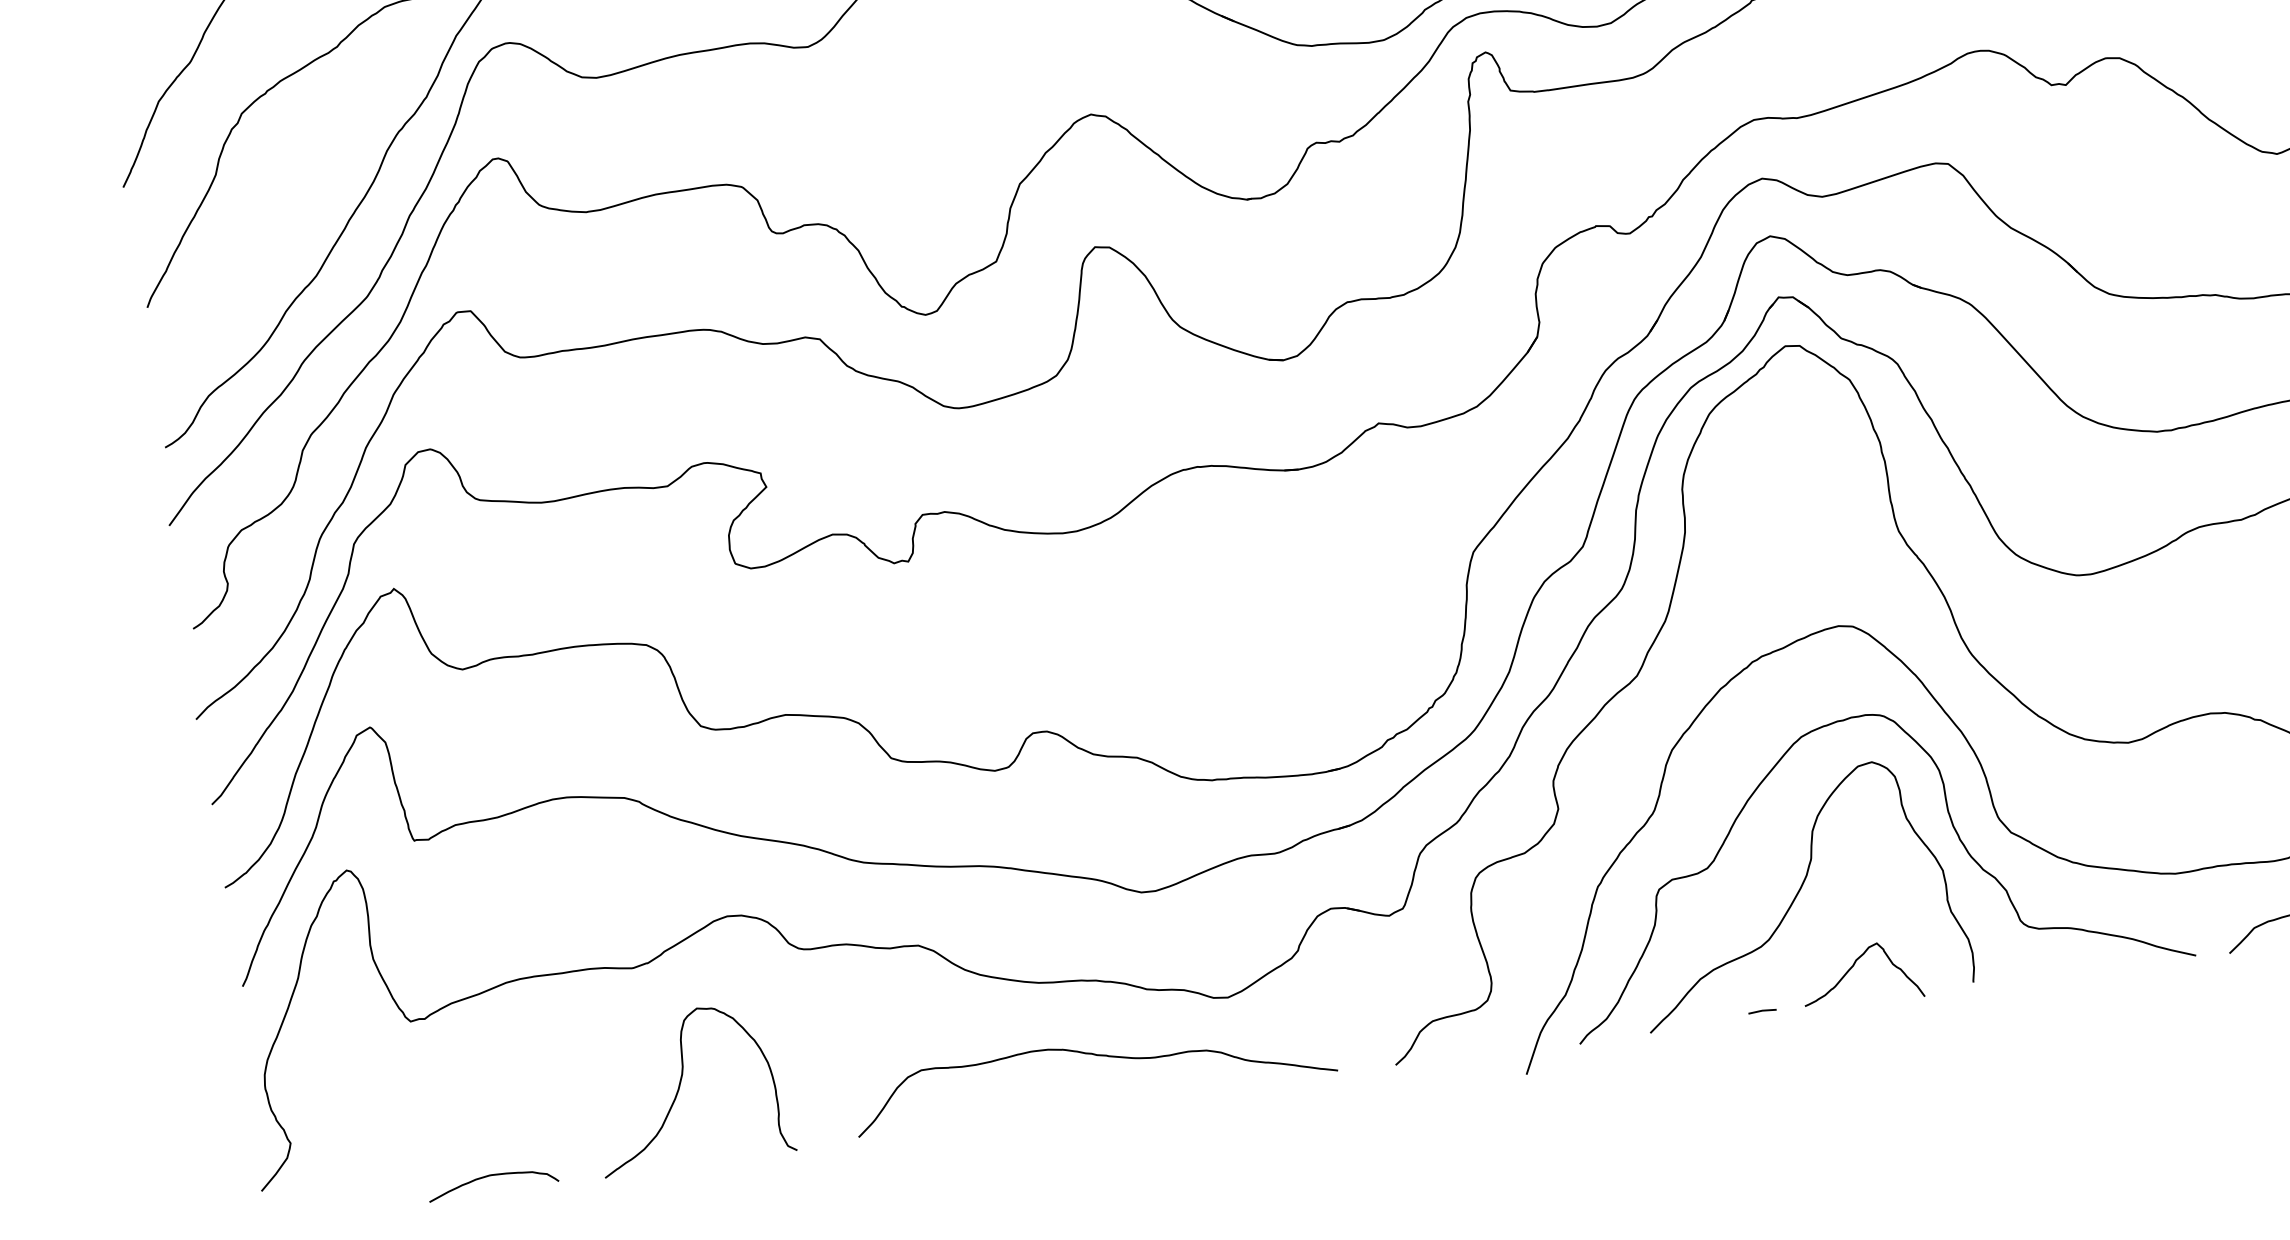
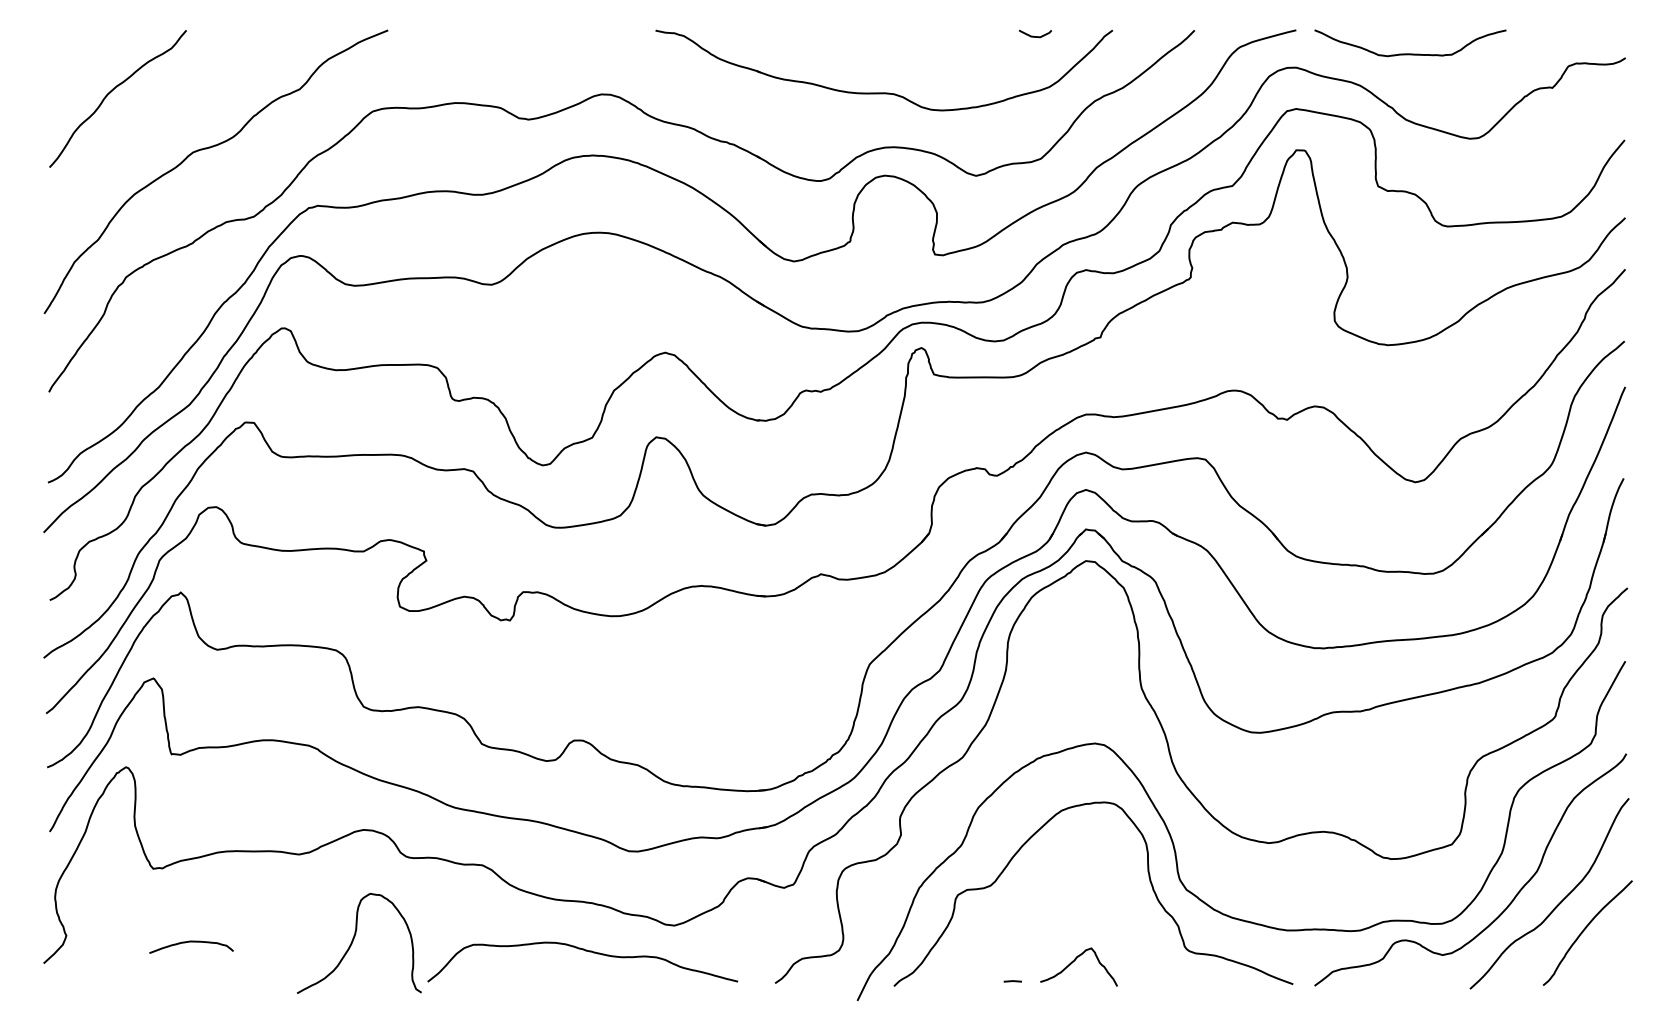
curve: (1797, 891) -> (1045, 908), removed
curve: (682, 1082) -> (354, 939), moved
curve: (492, 1176) -> (191, 942), moved

